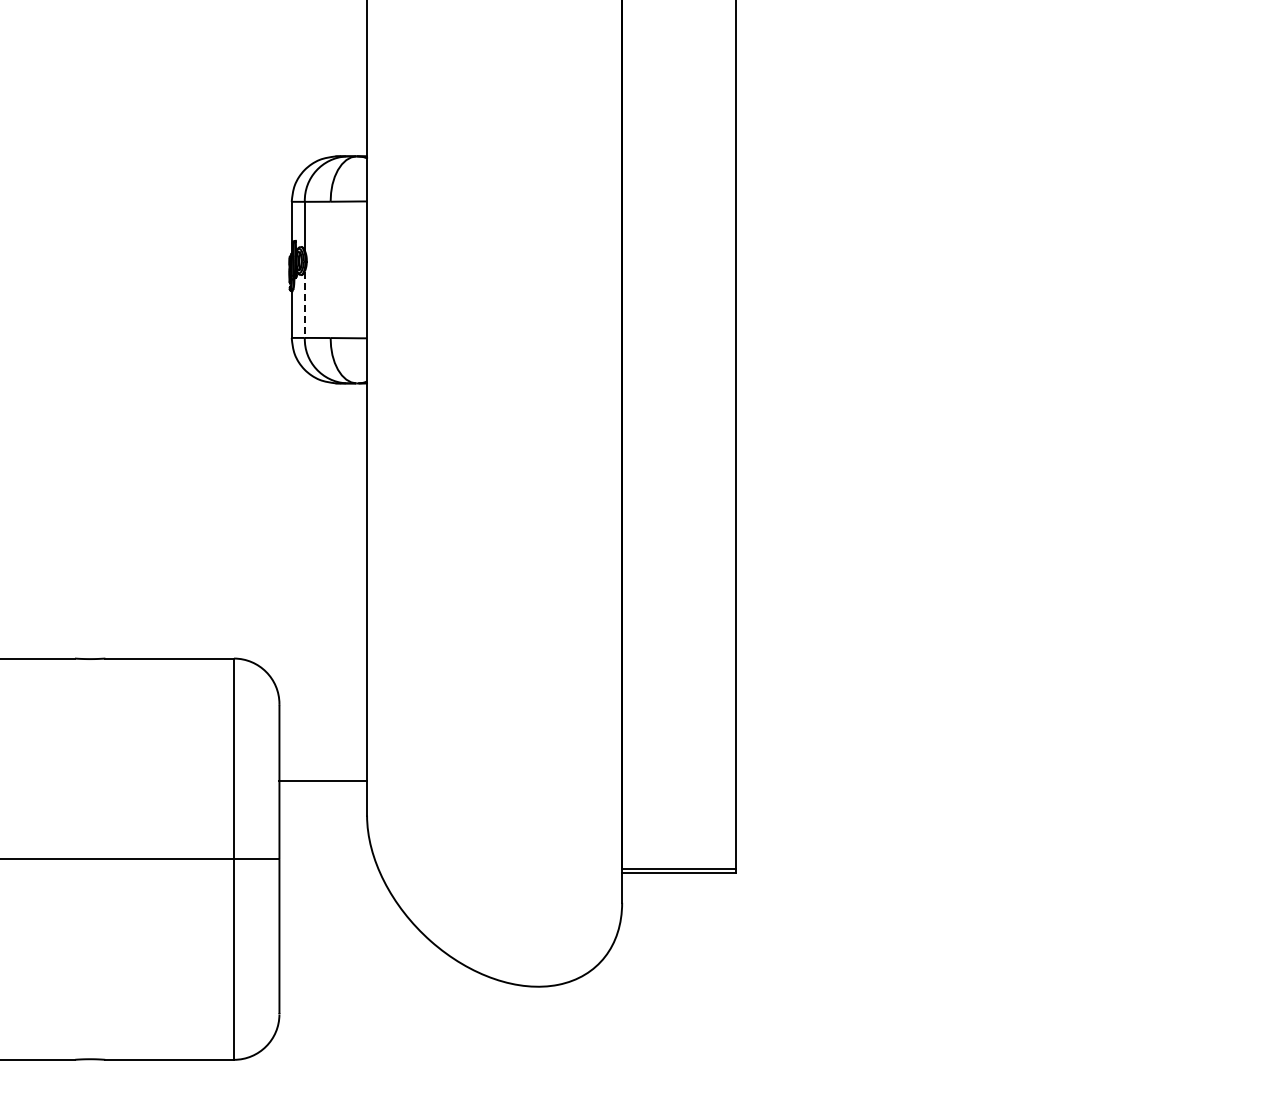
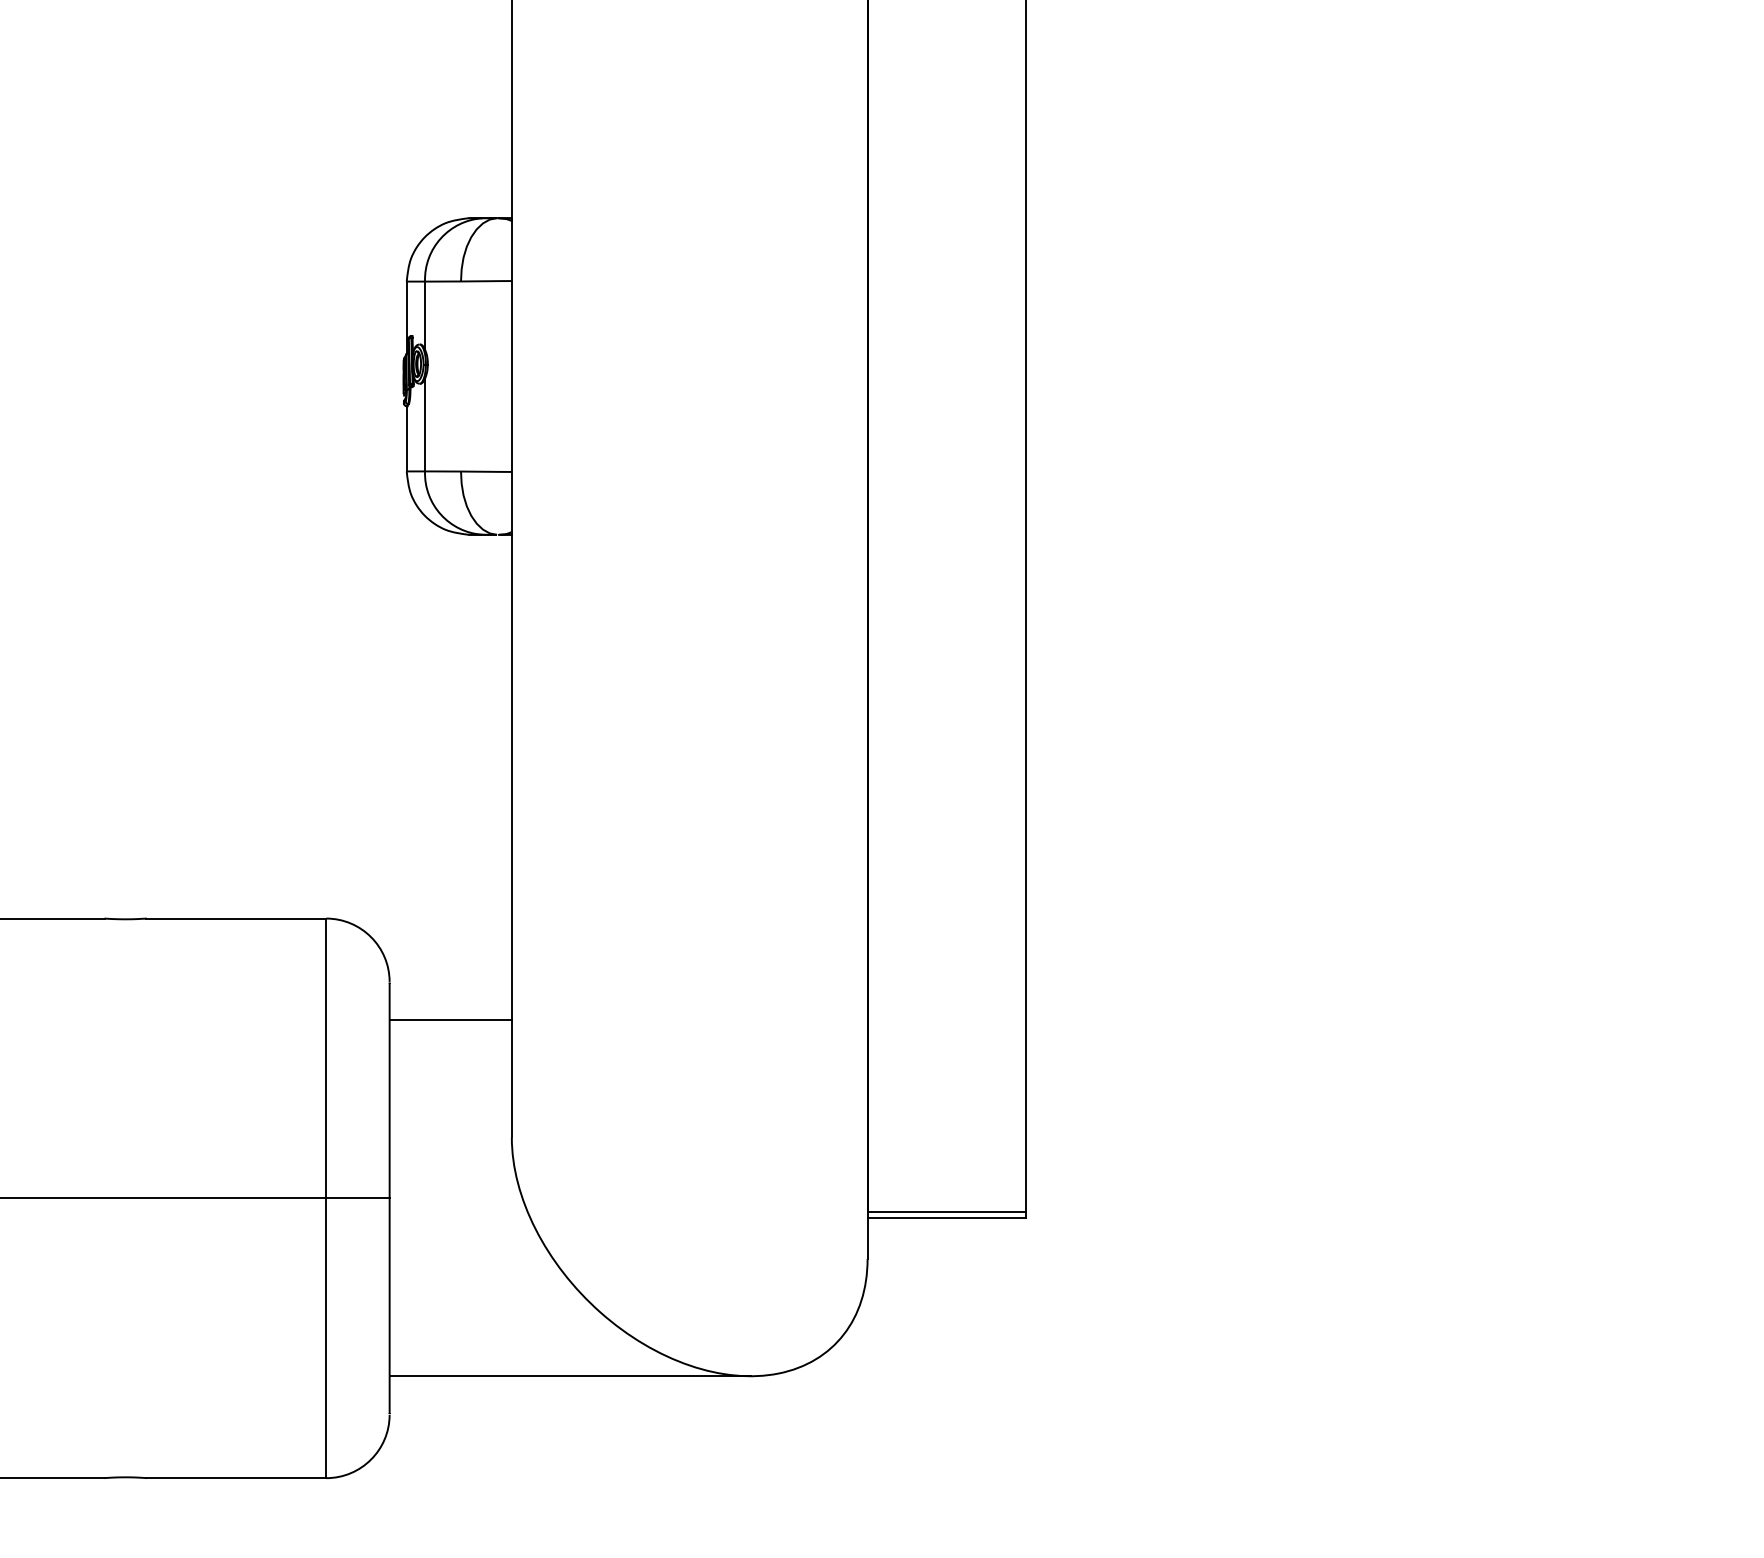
line: (304, 305) -> (424, 426), dashed -> solid
line: (323, 780) -> (451, 1020), moved
line: (408, 986) -> (569, 1375), added

